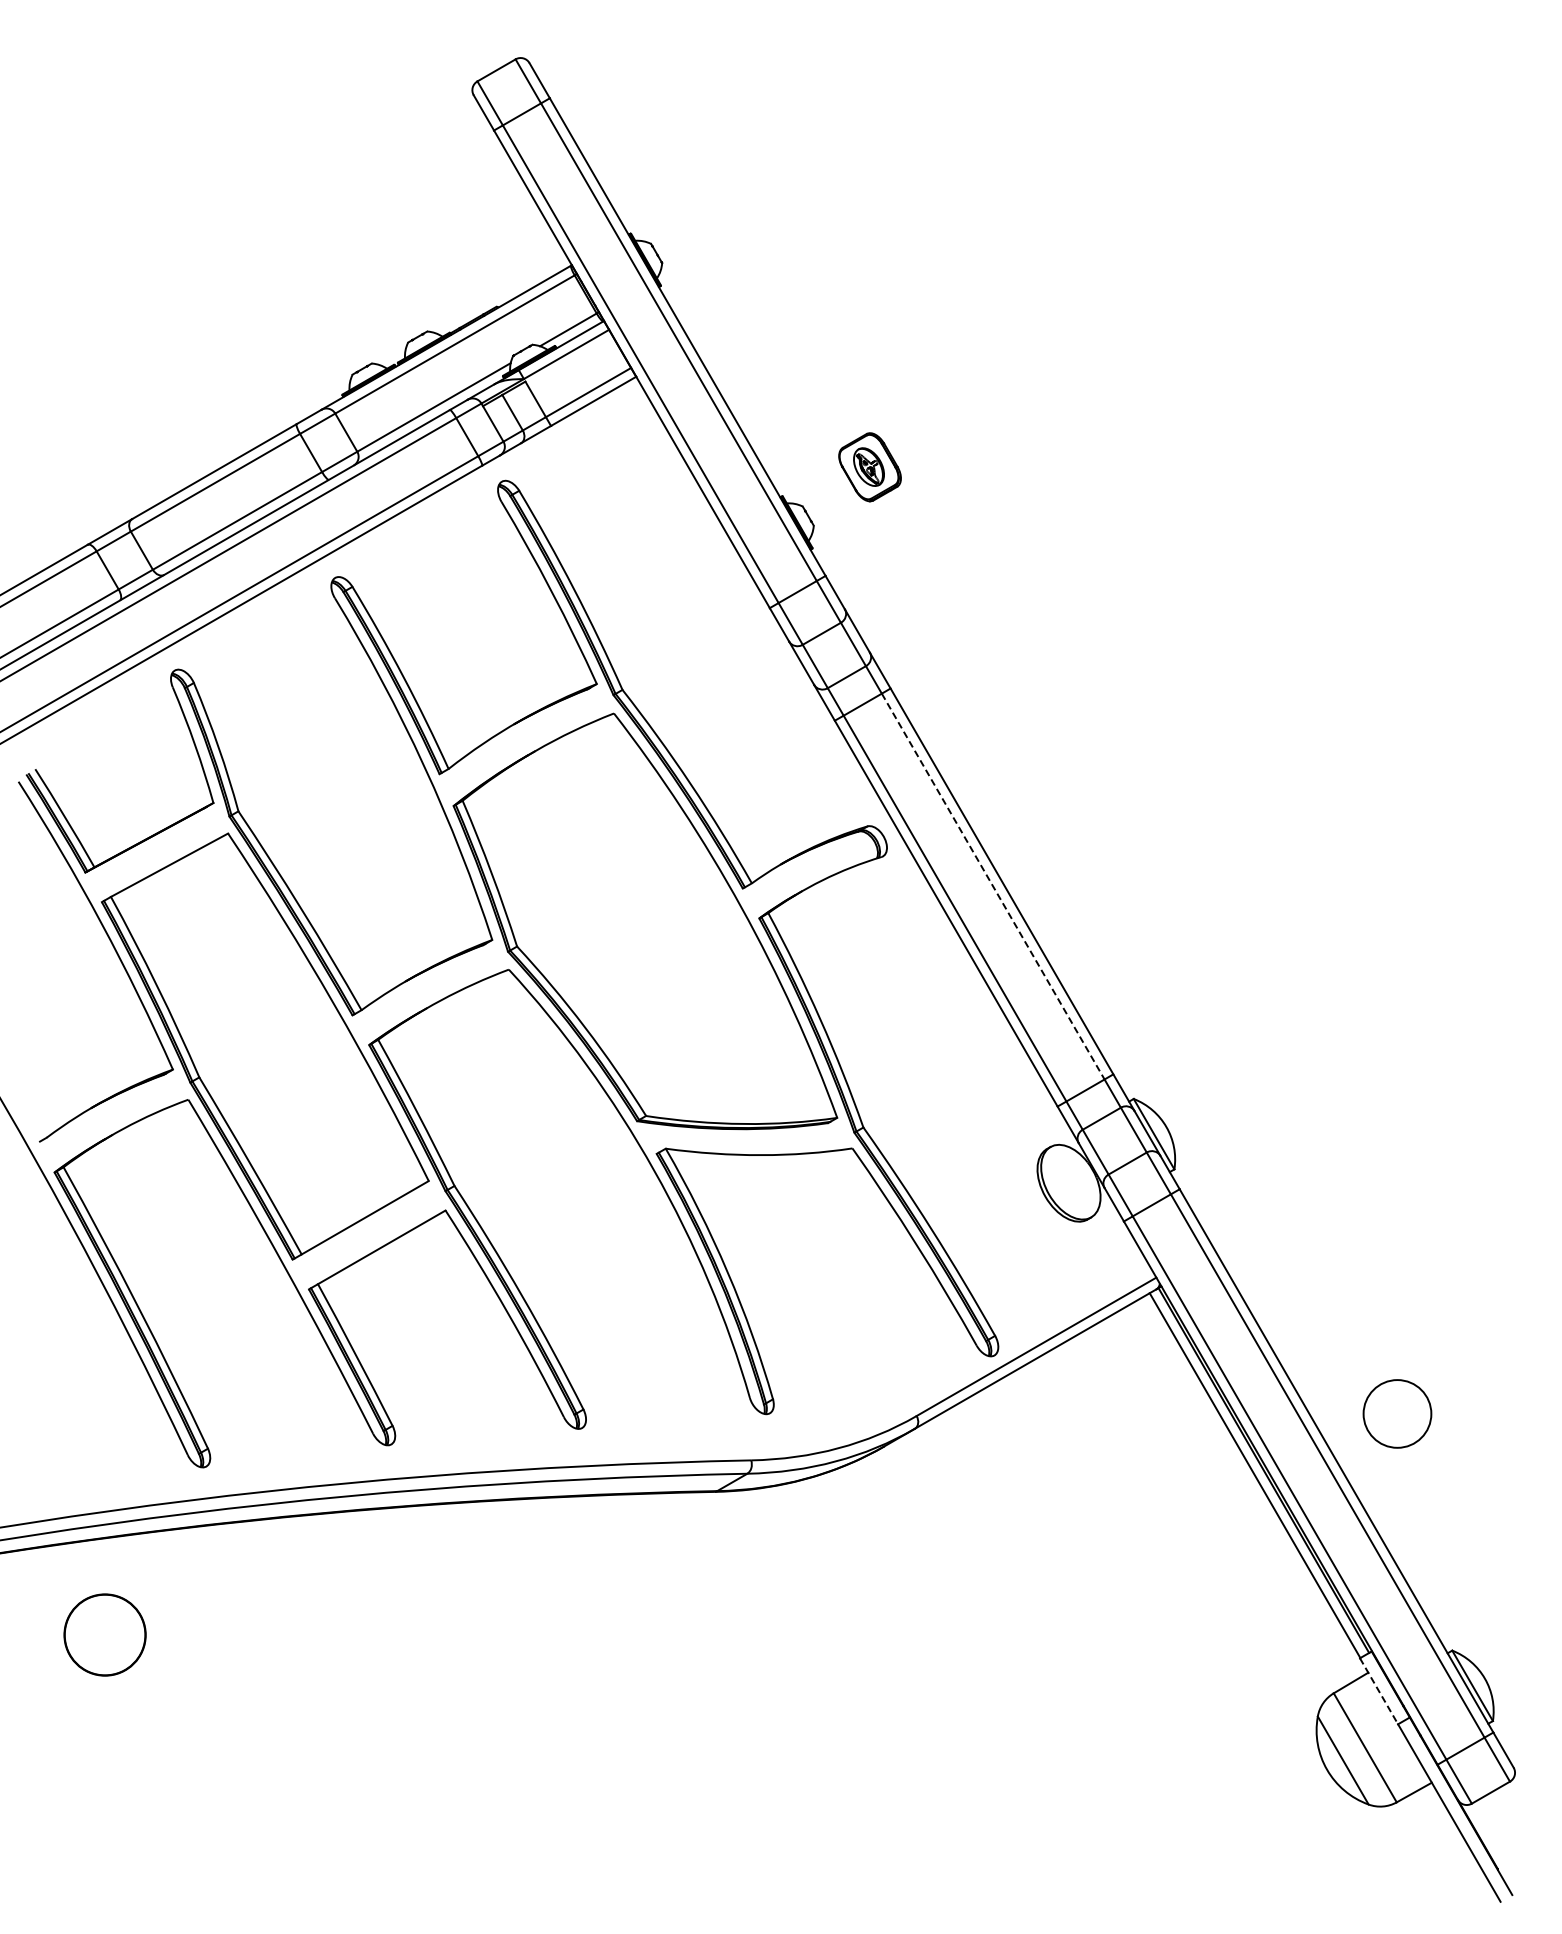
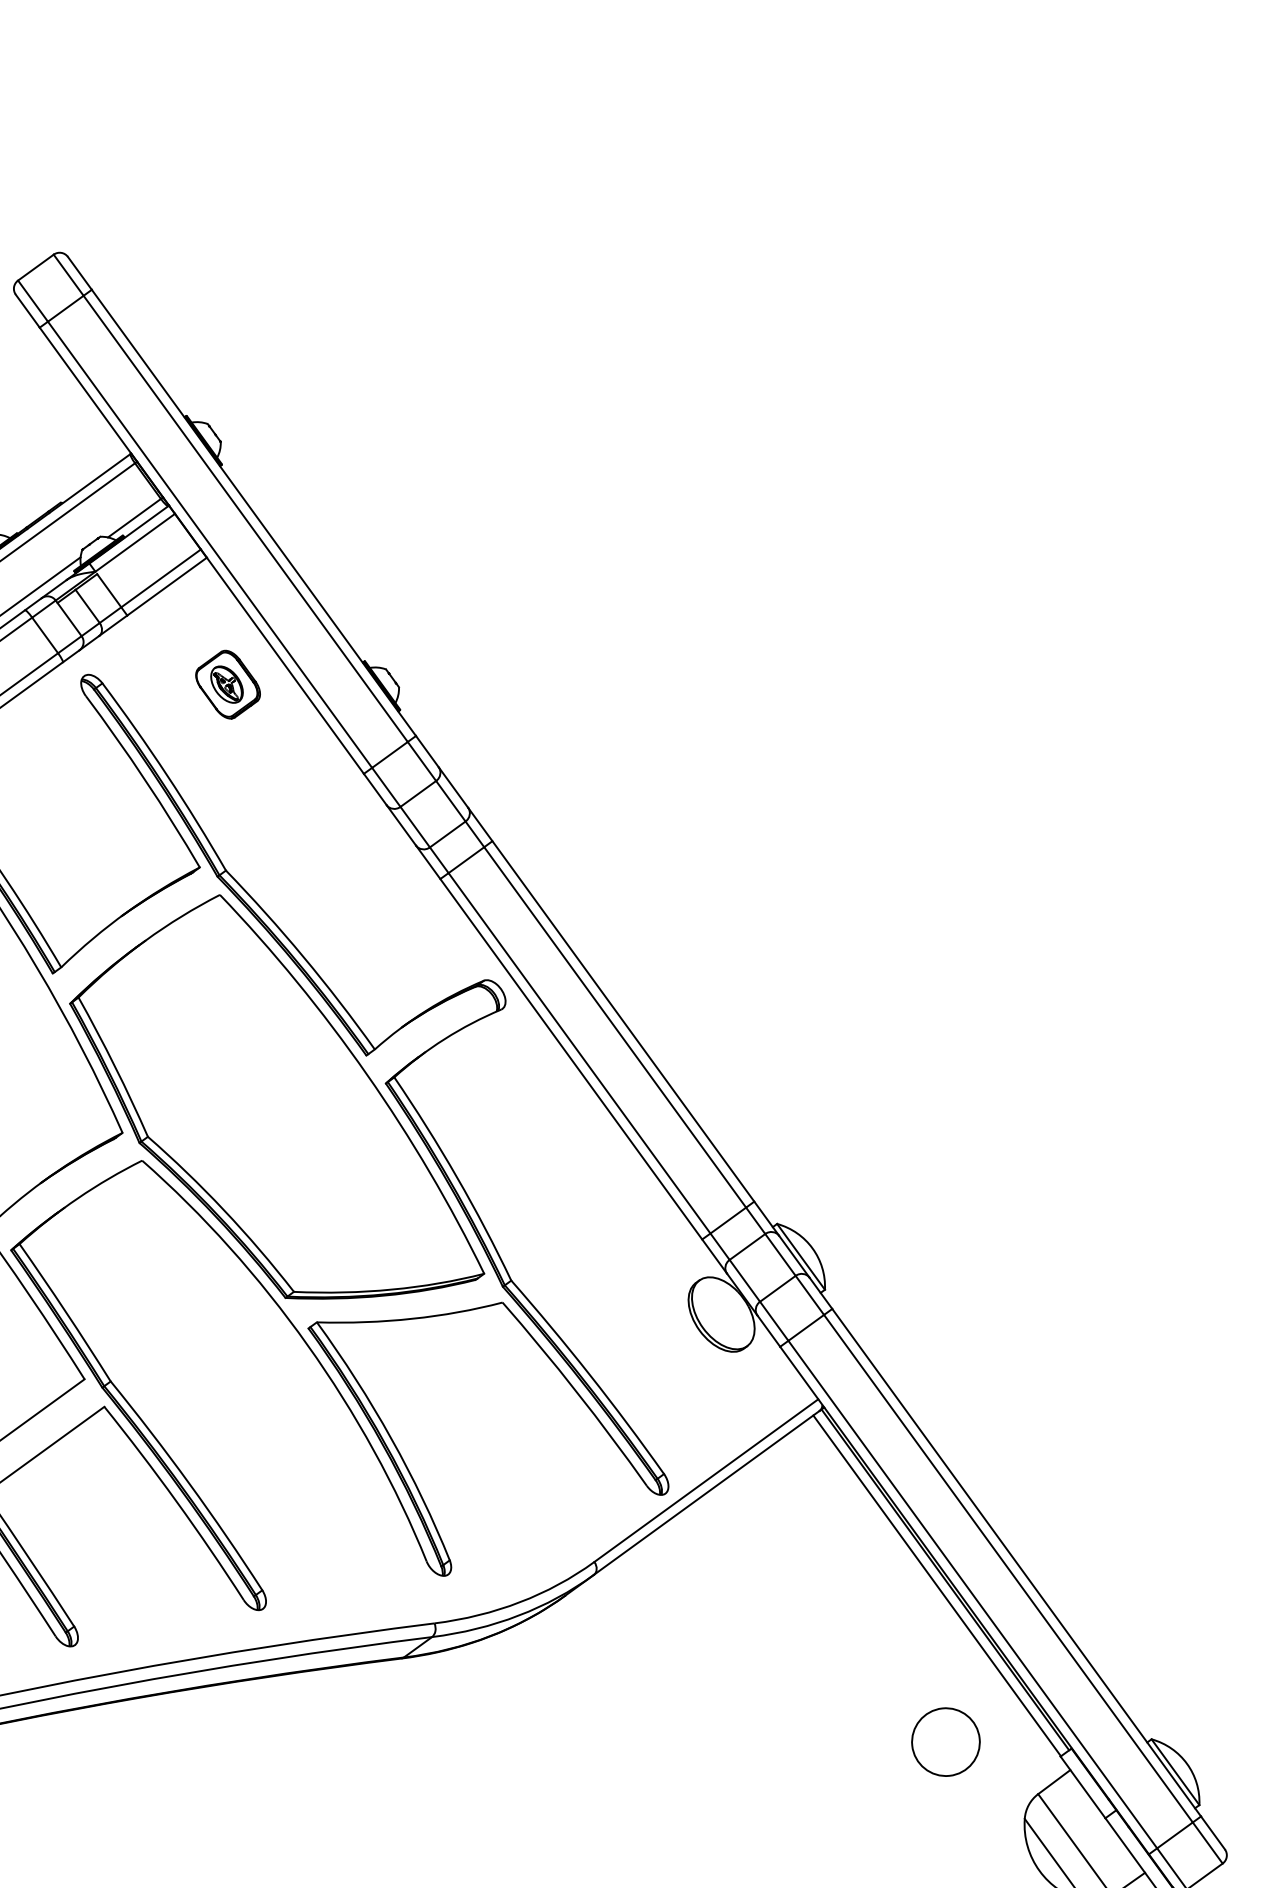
part: (869, 467) -> (227, 684), moved
line: (993, 886) -> (615, 1027), dashed -> solid
circle: (1397, 1413) -> (945, 1741), moved
line: (1379, 1691) -> (1083, 1787), dashed -> solid

